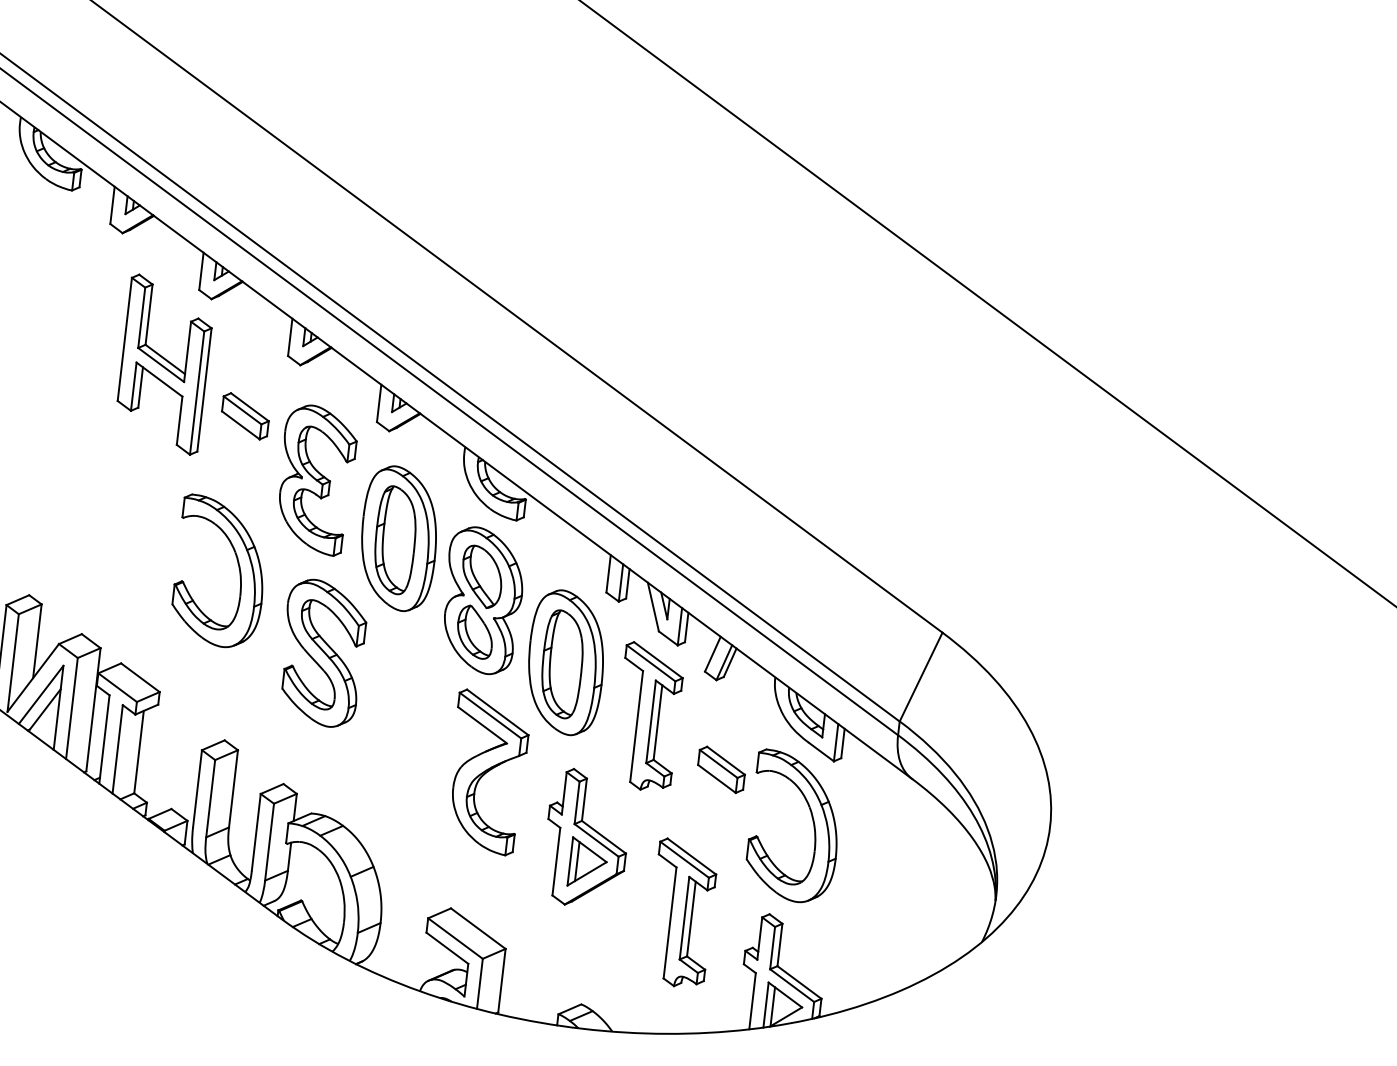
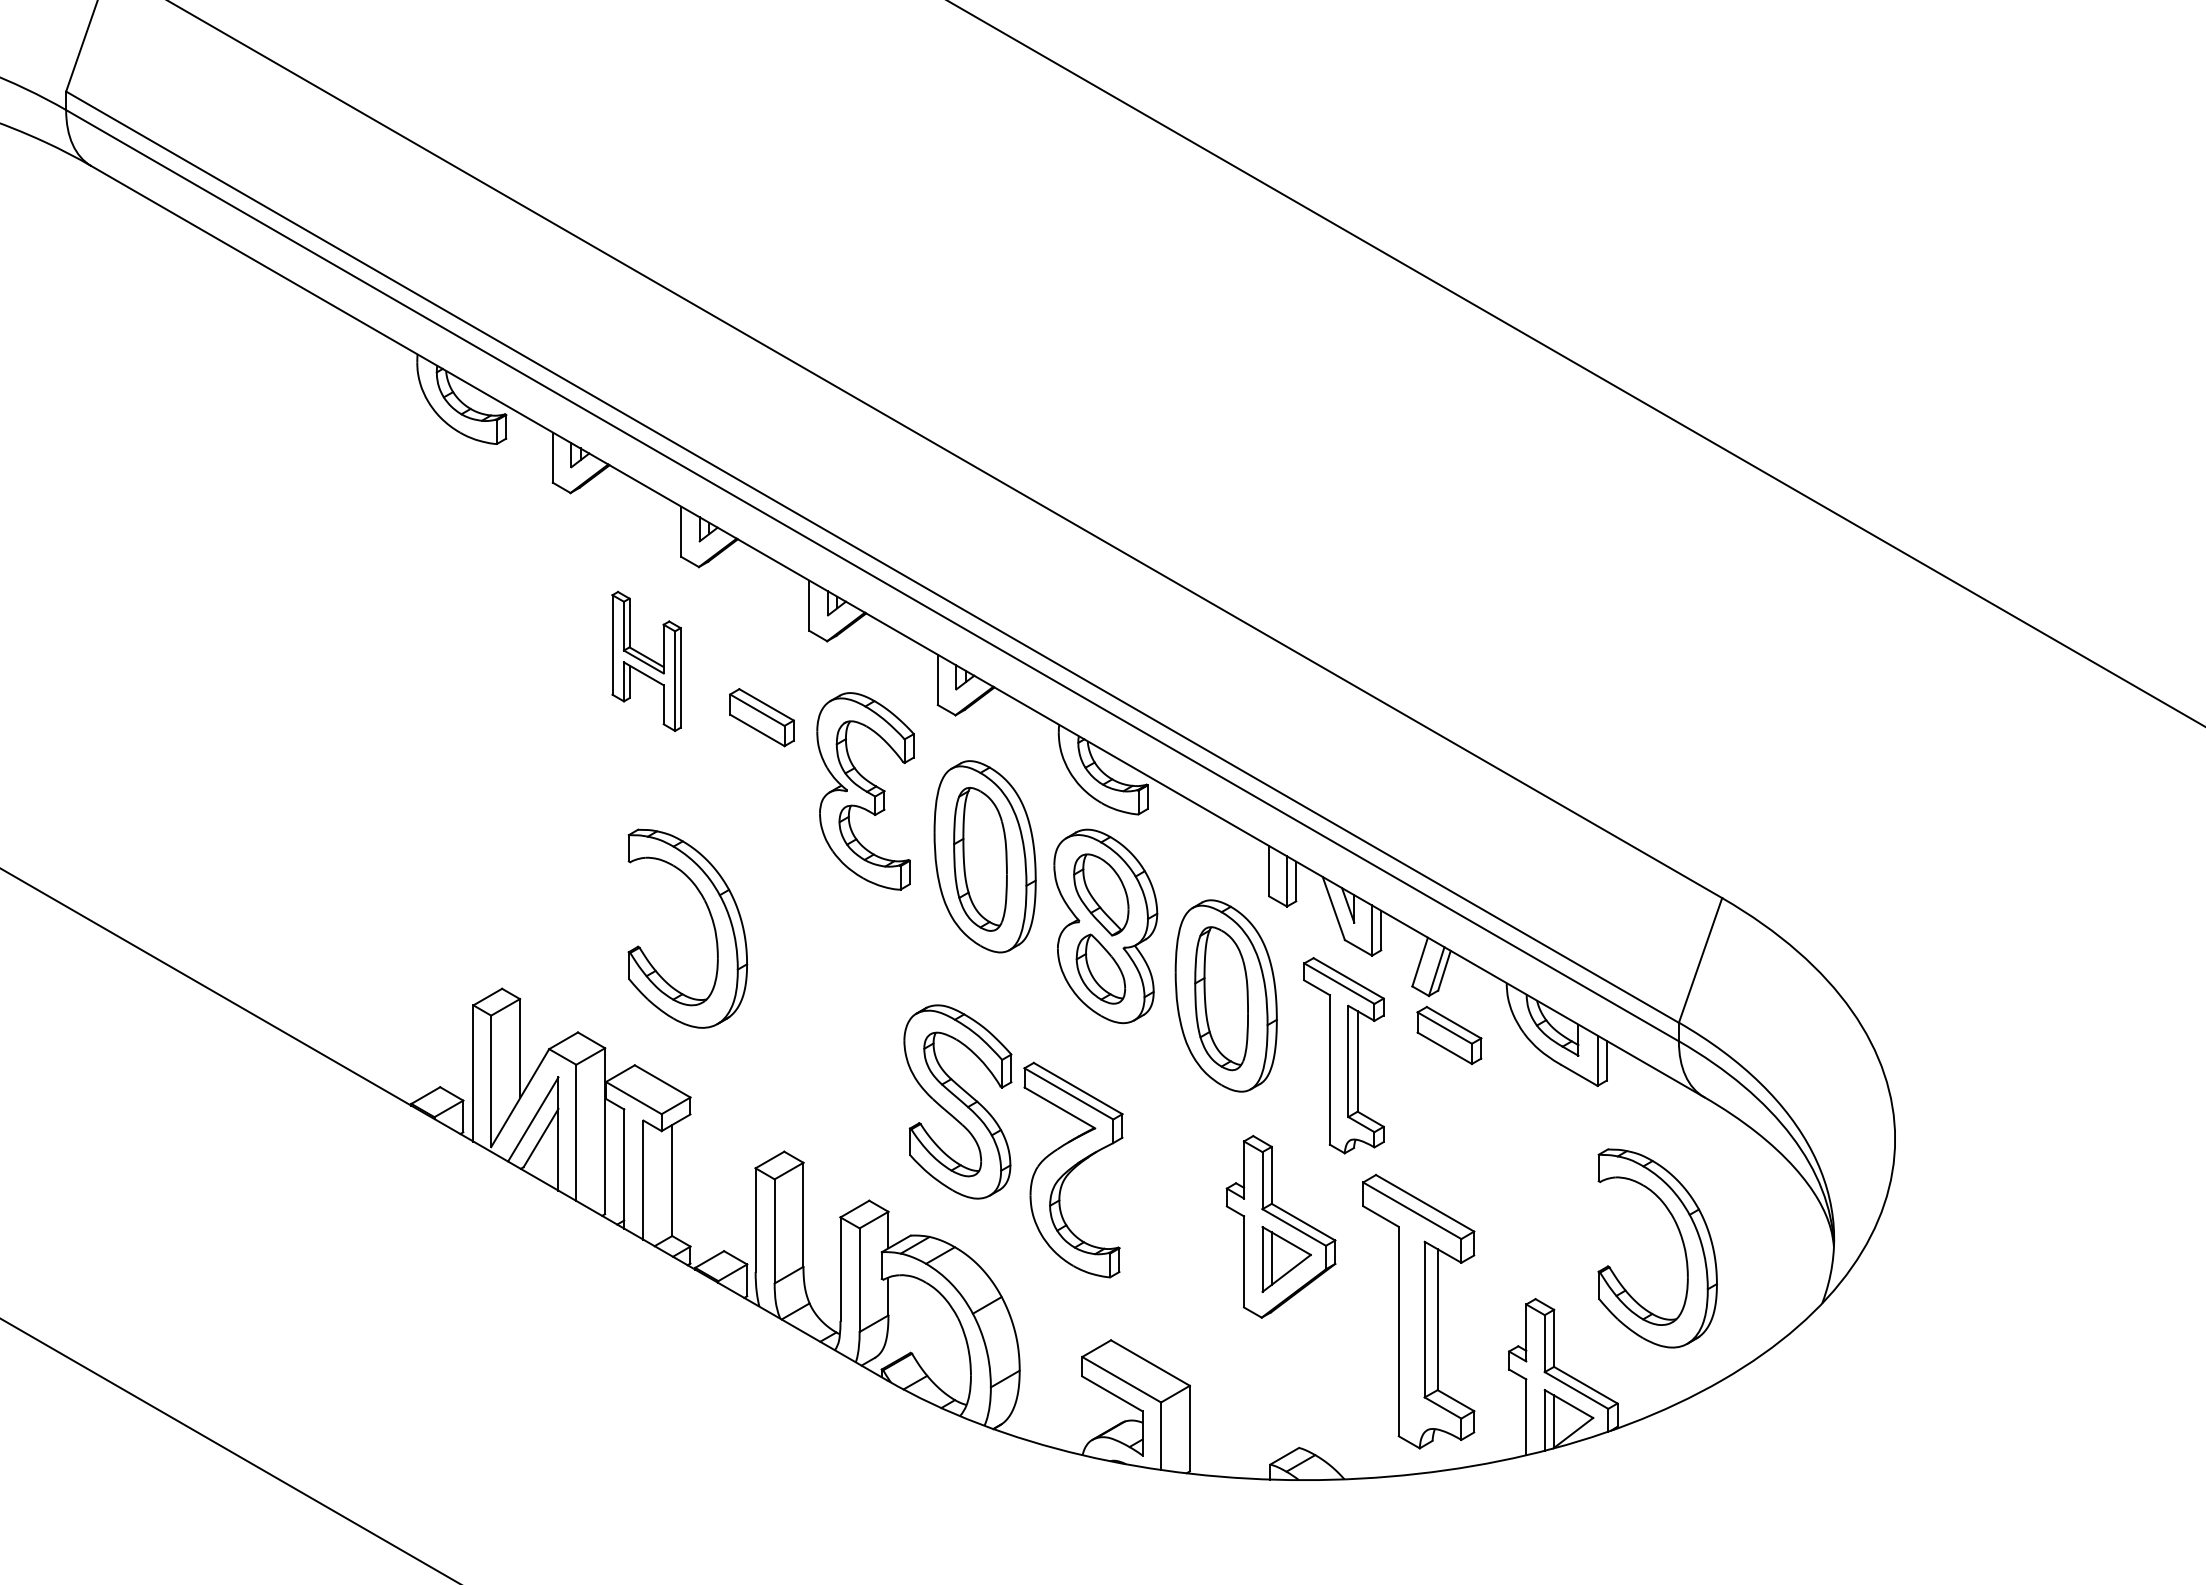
part: (164, 364) -> (646, 661), size x0.6
part: (238, 568) -> (711, 920), moved
part: (322, 652) -> (957, 1101), moved
part: (721, 769) -> (1449, 1035), moved
part: (487, 772) -> (1073, 1169), moved
part: (813, 823) -> (1681, 1240), moved
part: (681, 913) -> (1418, 1311), size x1.4

